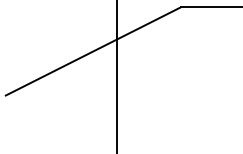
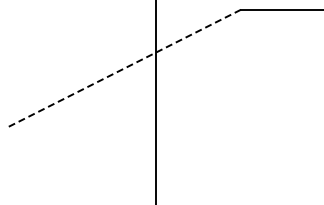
line: (93, 51) -> (124, 68), solid -> dashed

